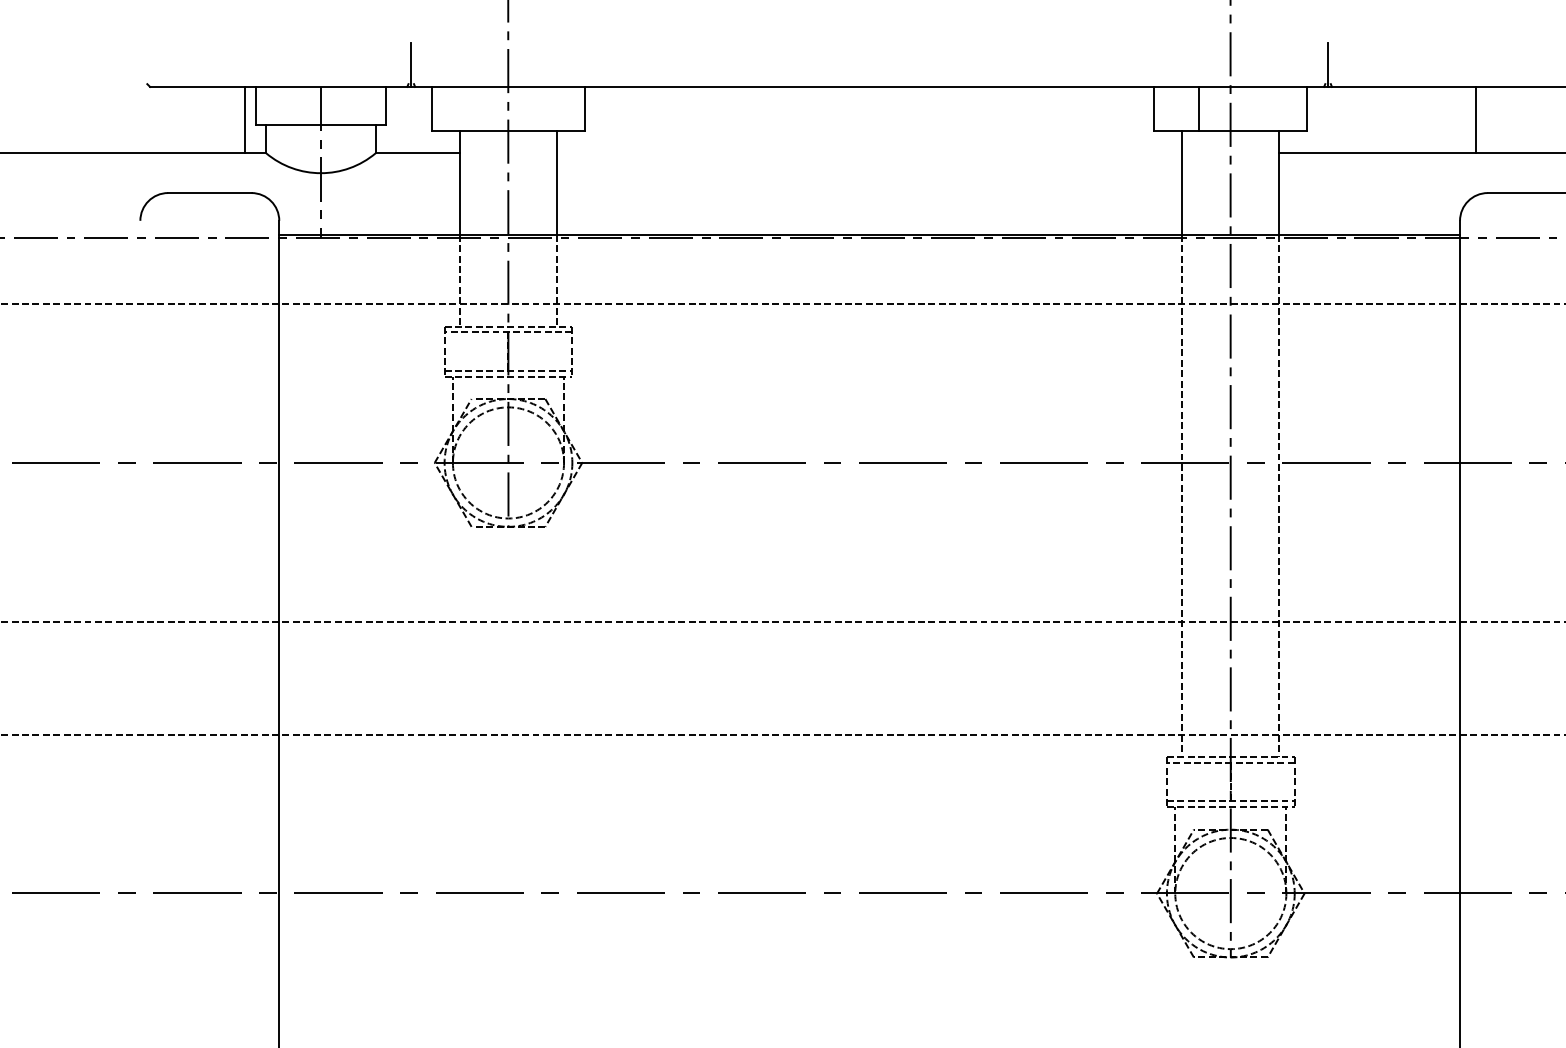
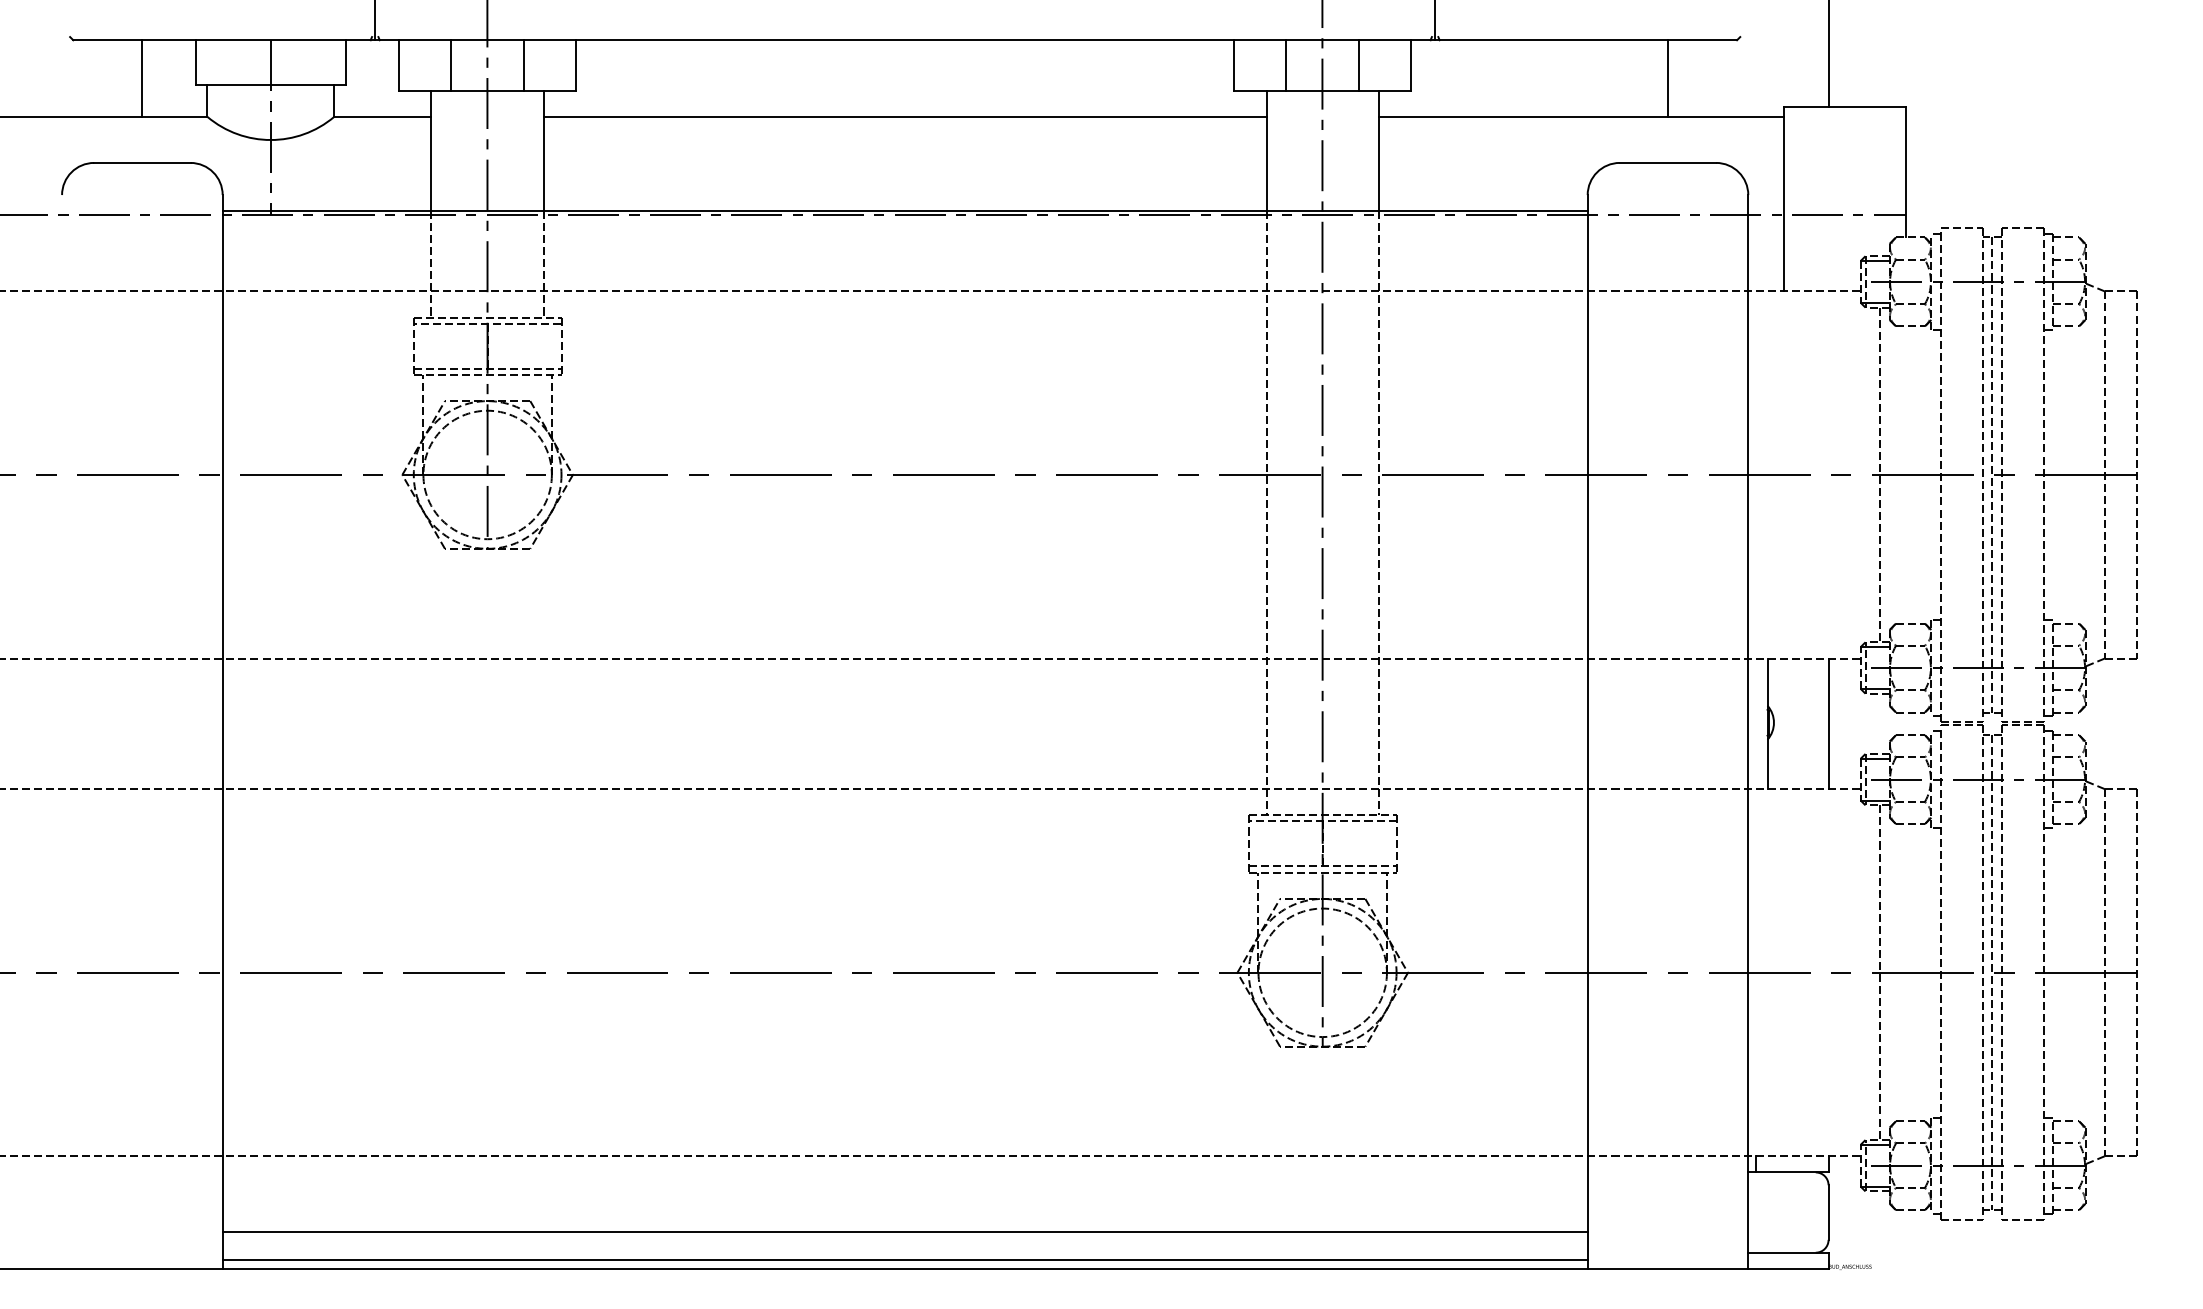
line: (477, 108) -> (451, 65), added
line: (540, 108) -> (524, 65), added
line: (1262, 108) -> (1359, 65), added
line: (245, 120) -> (142, 78), moved
line: (1475, 120) -> (1667, 78), moved
line: (869, 152) -> (904, 116), added

